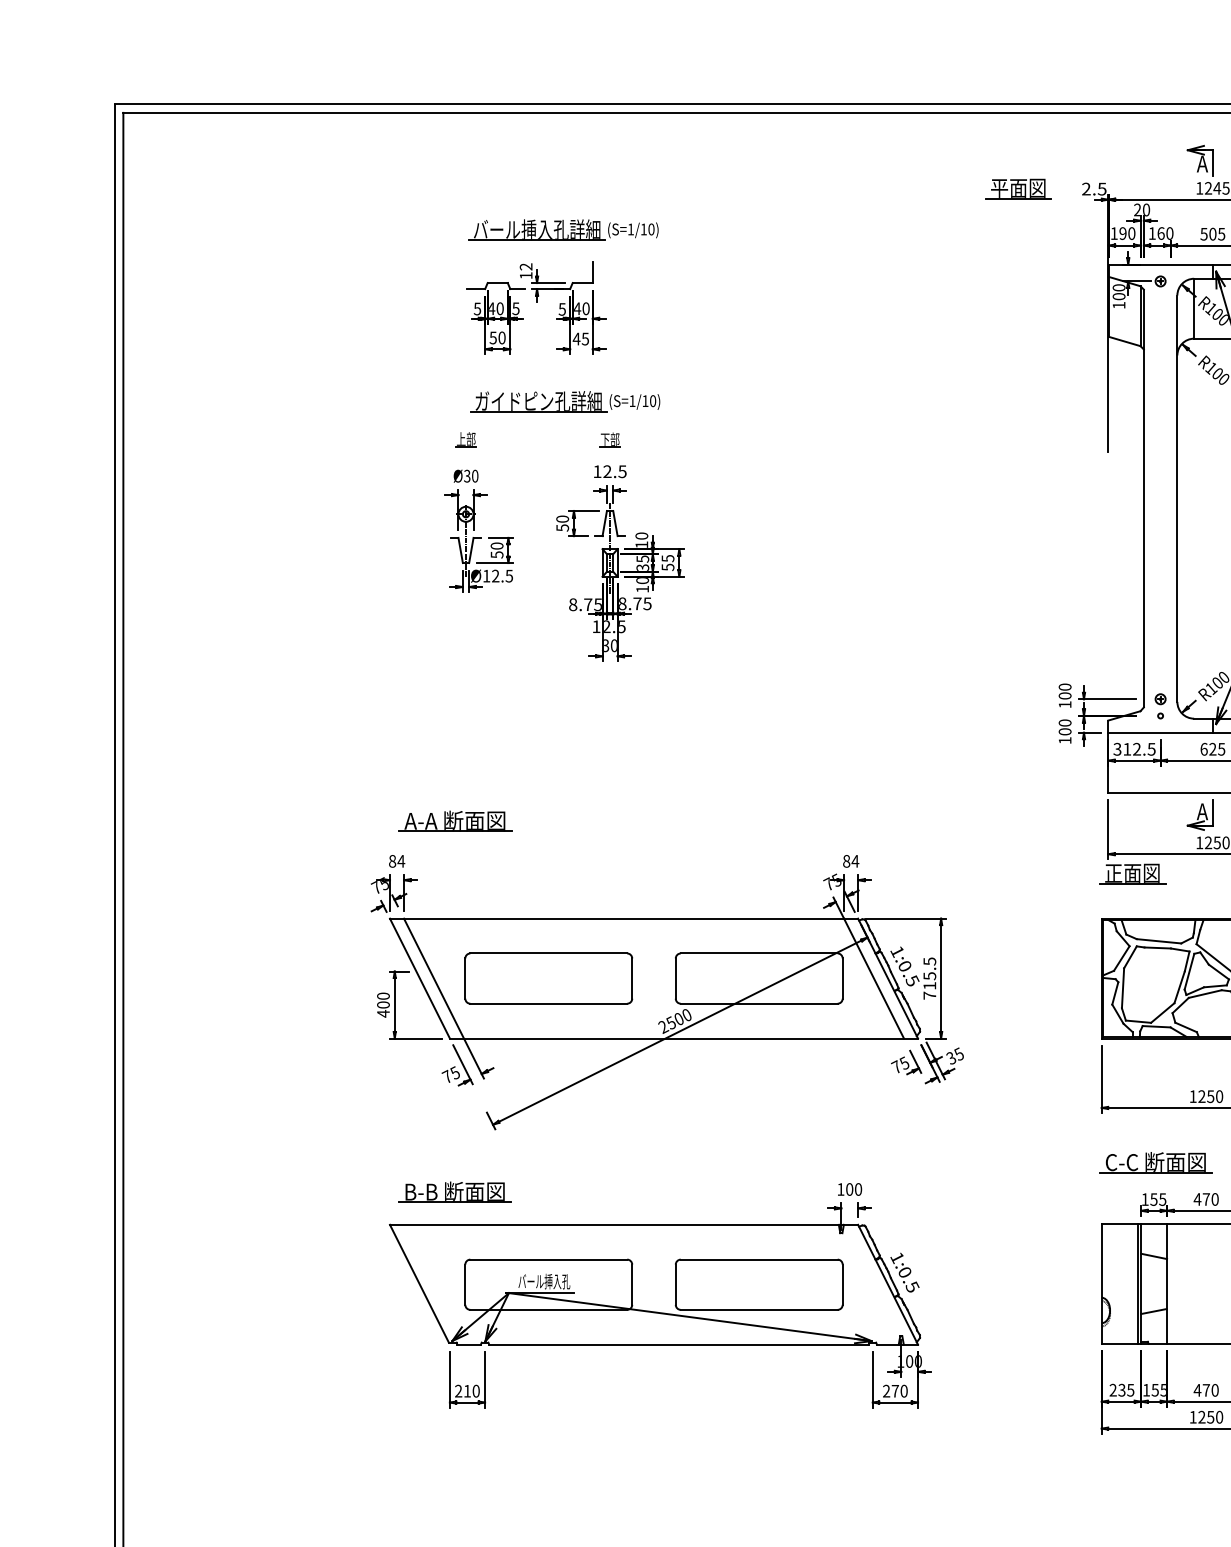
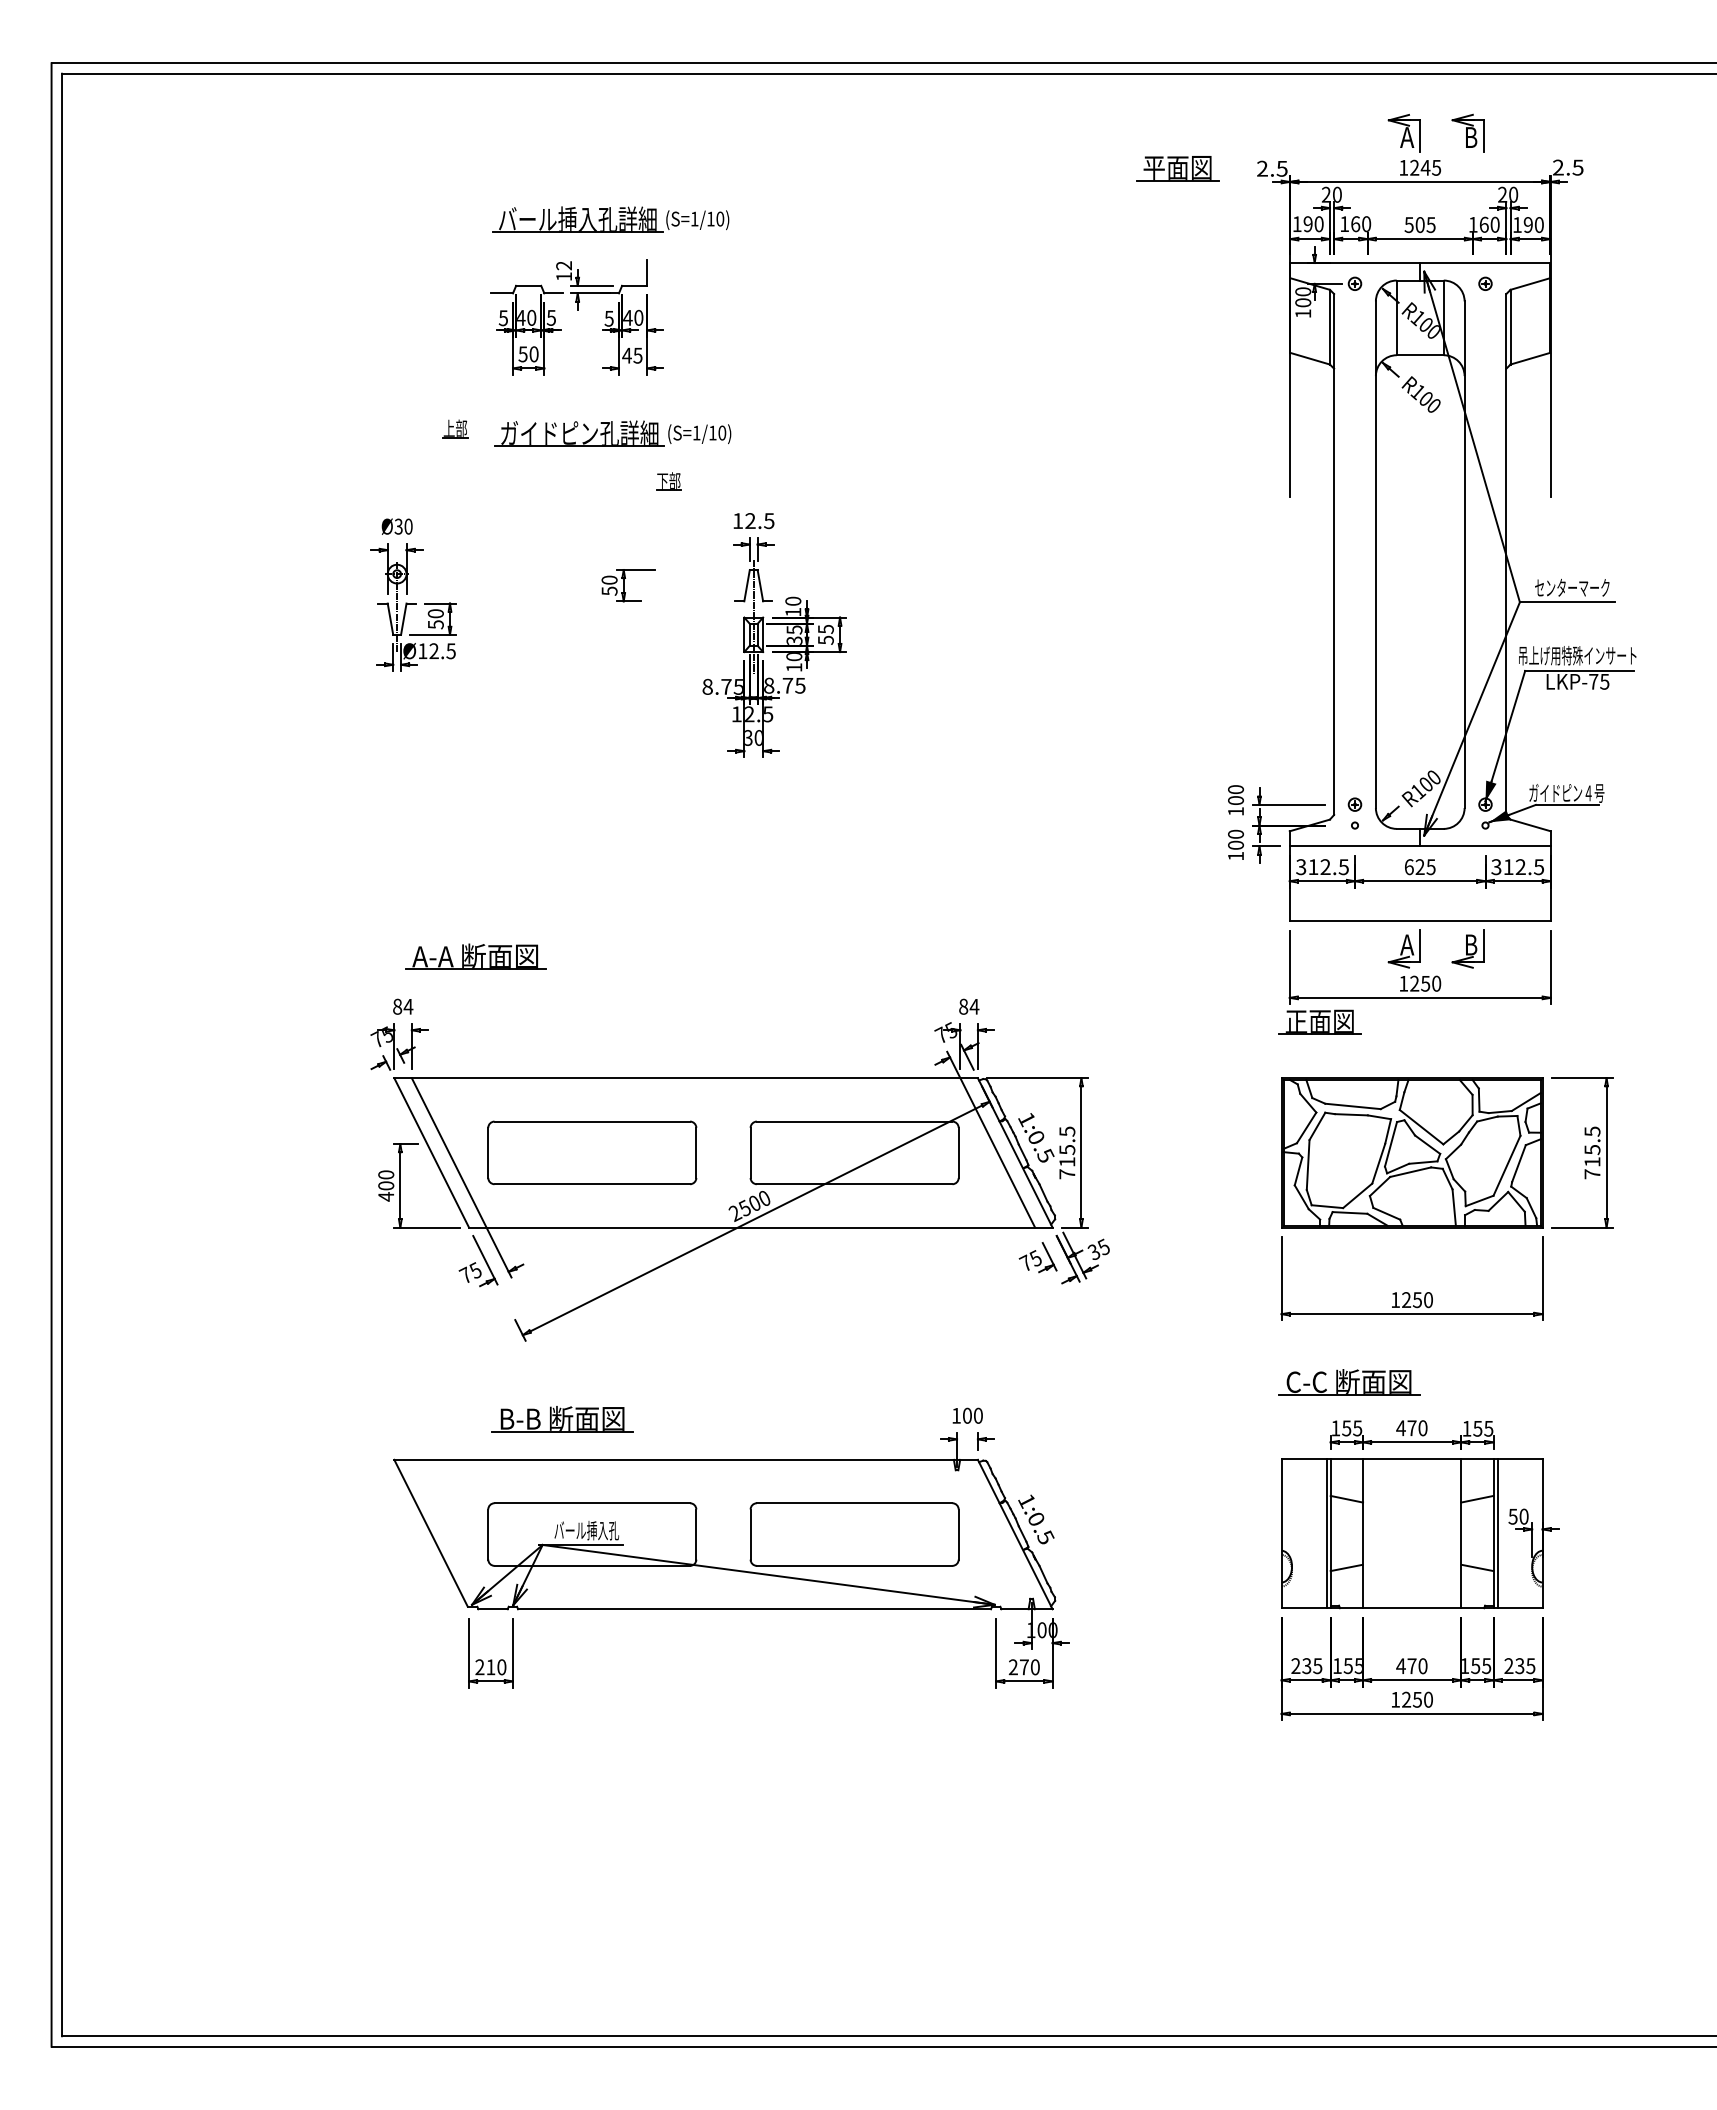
part: (466, 439) -> (455, 428), moved
part: (479, 530) -> (413, 594), moved
part: (626, 571) -> (774, 645), moved
part: (455, 1192) -> (562, 1419), moved

